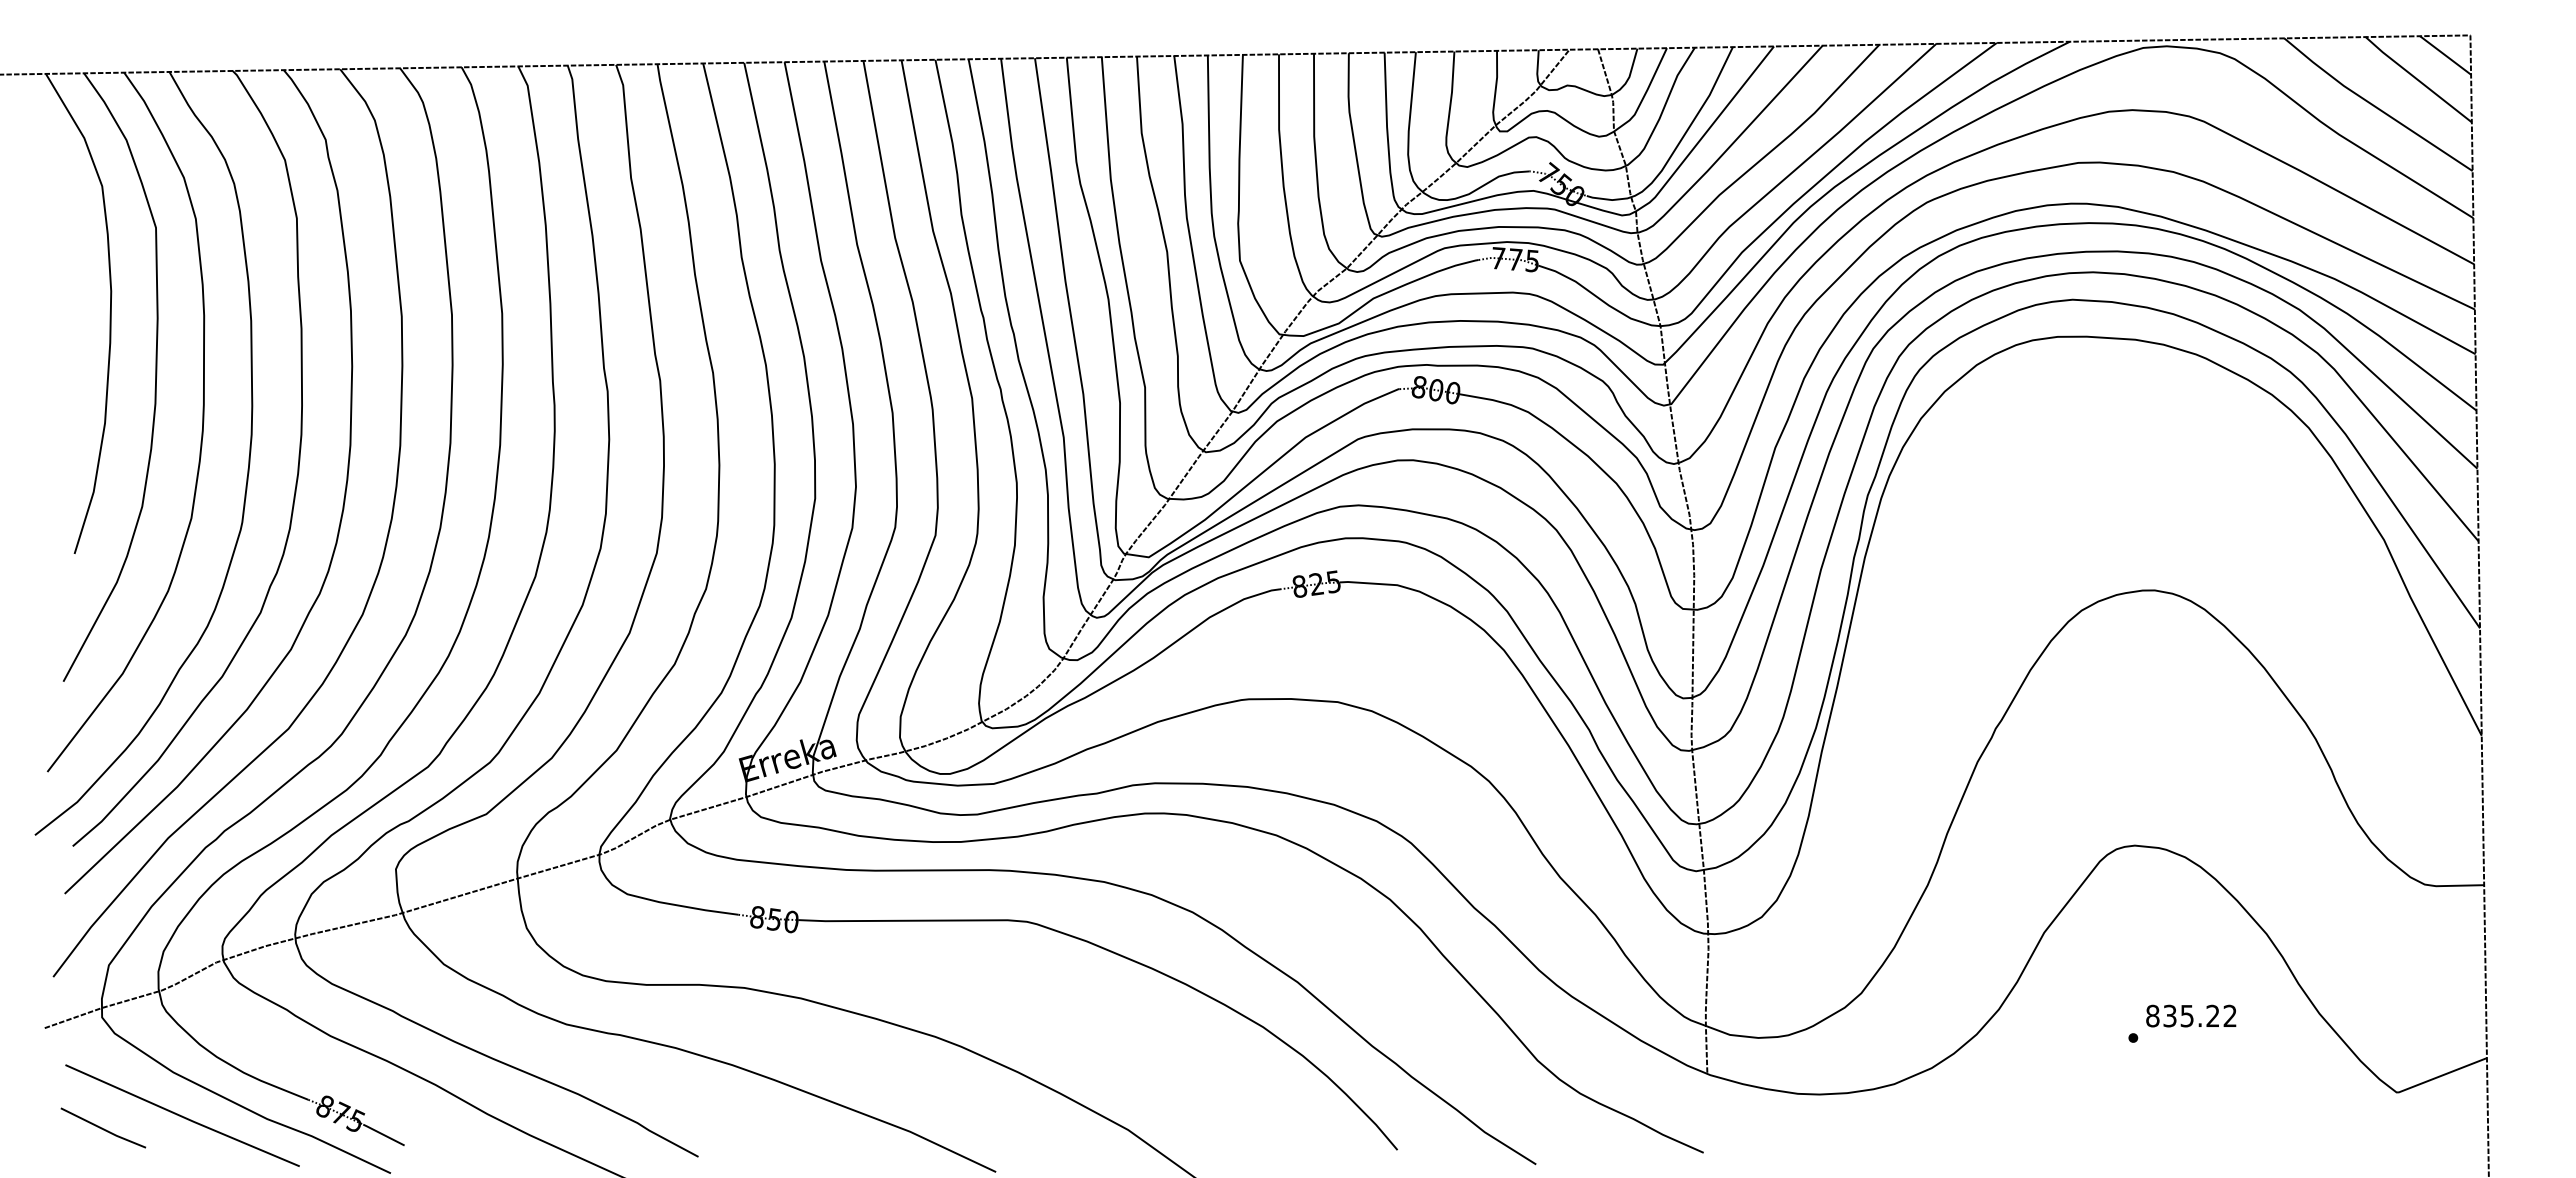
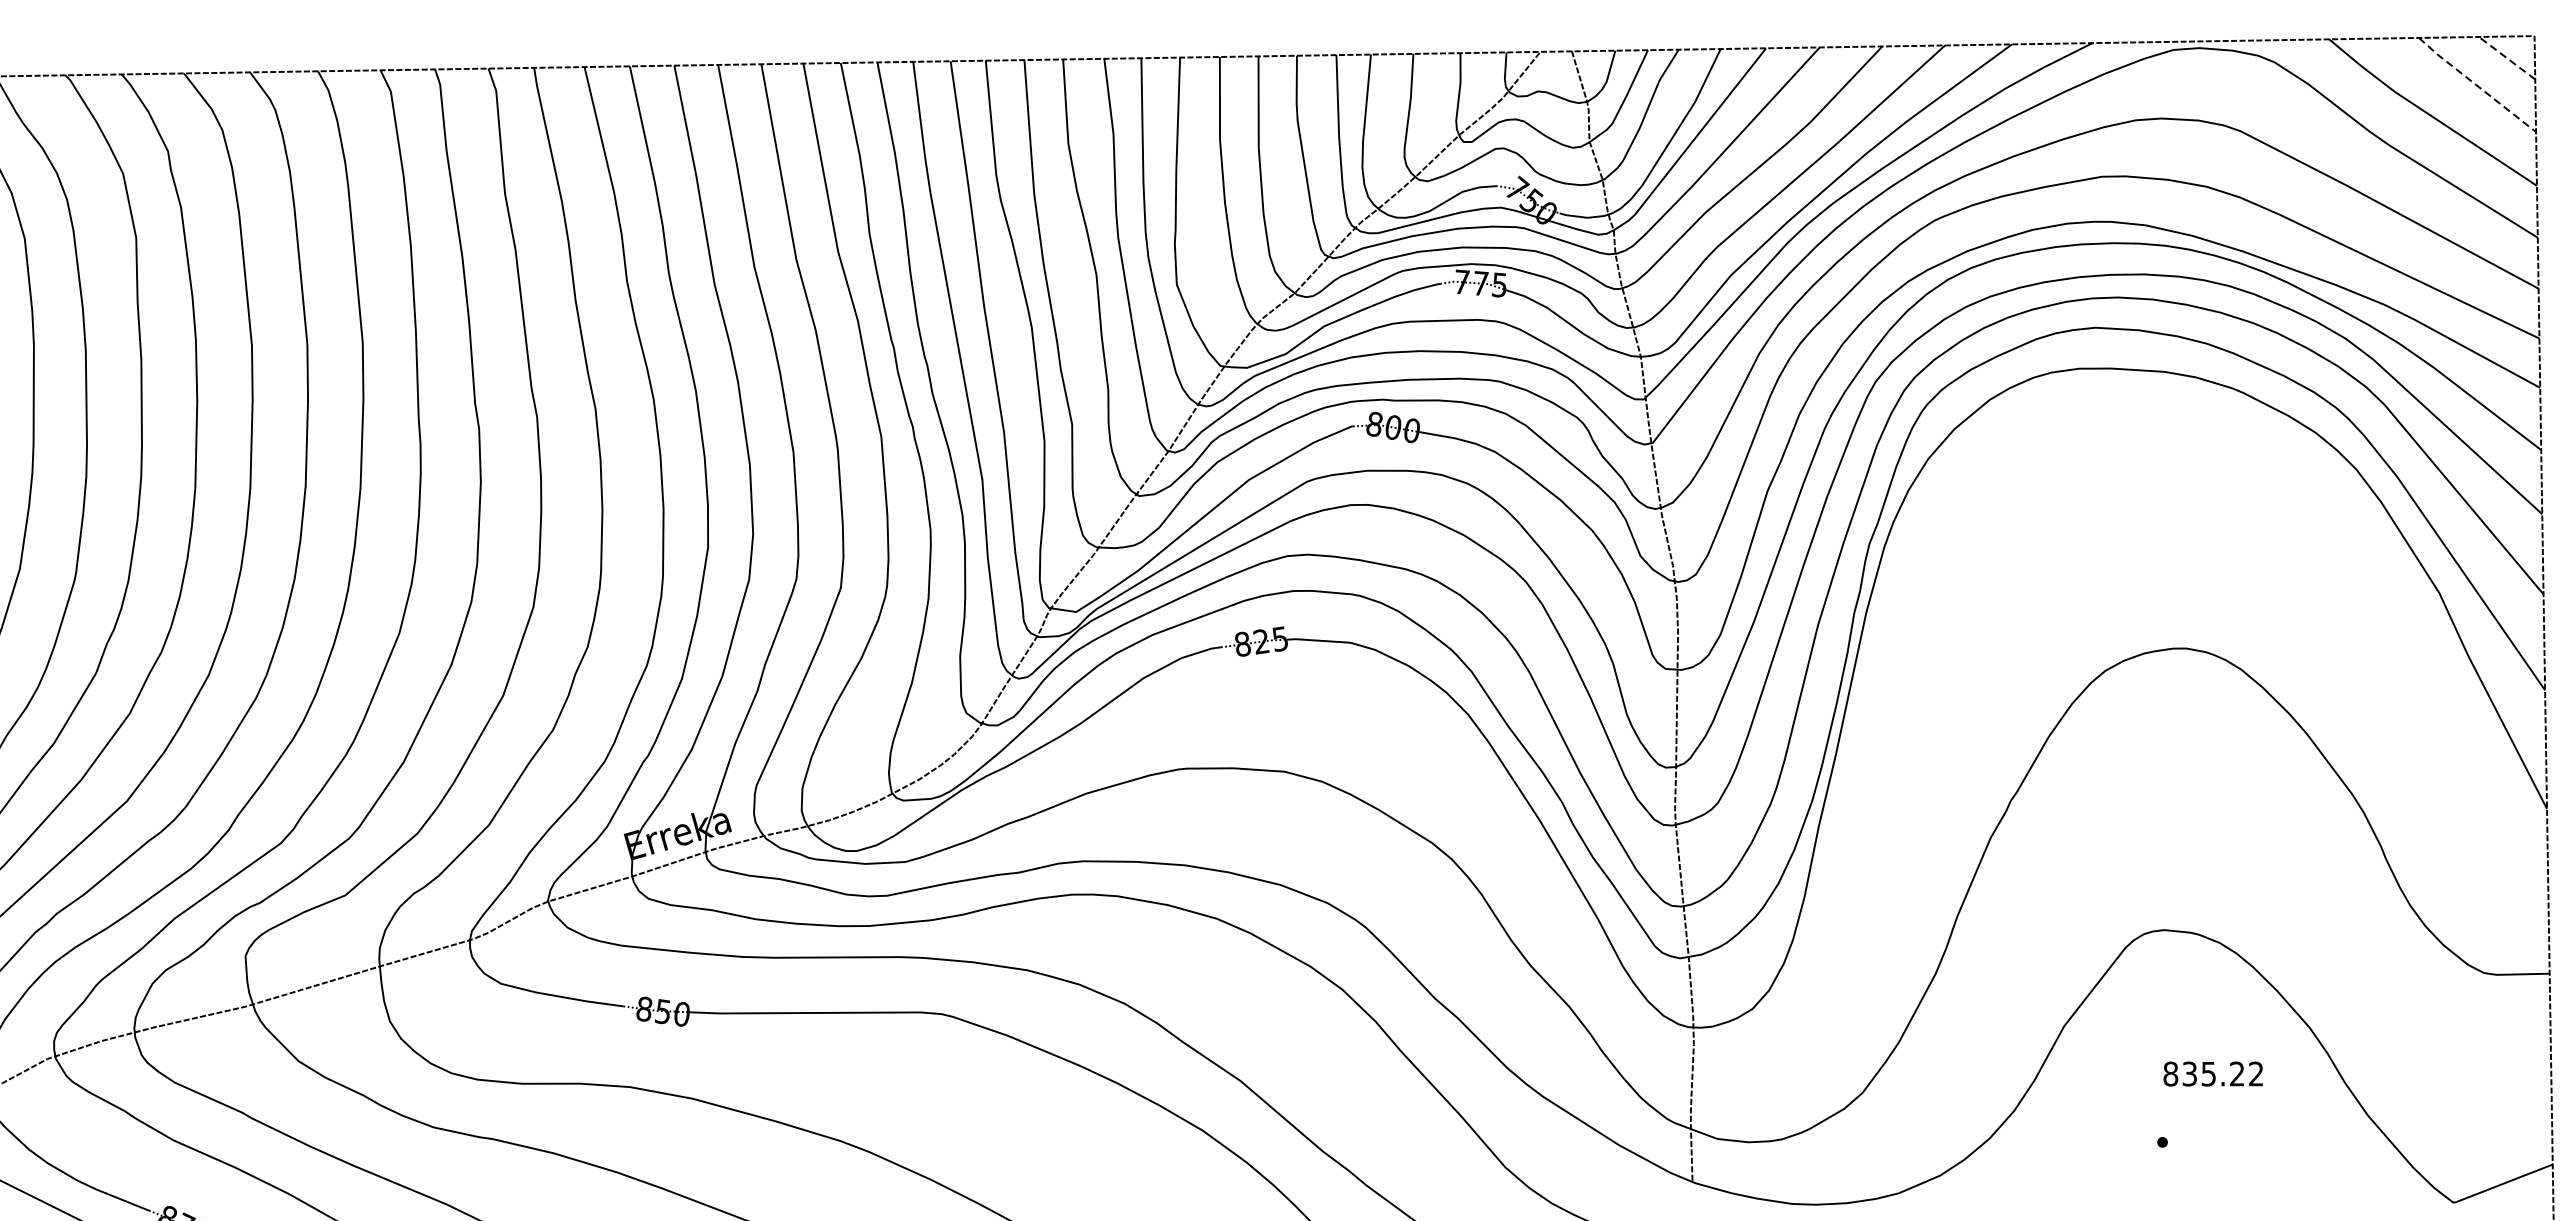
line: (2445, 55) -> (2507, 58), solid -> dashed
line: (2417, 79) -> (2476, 84), solid -> dashed
text: (2191, 1015) -> (2213, 1073), moved

